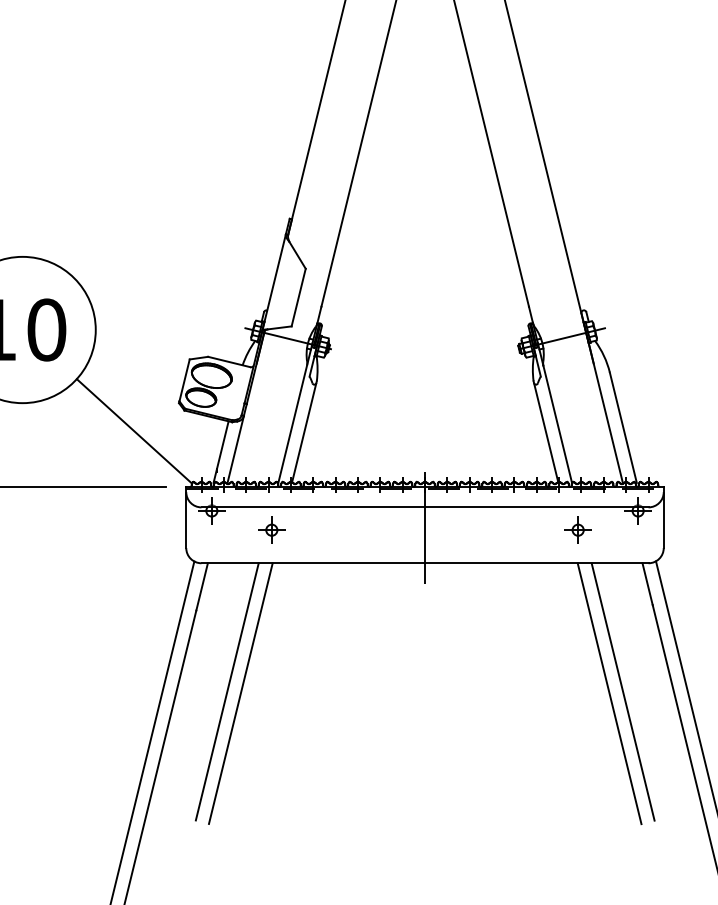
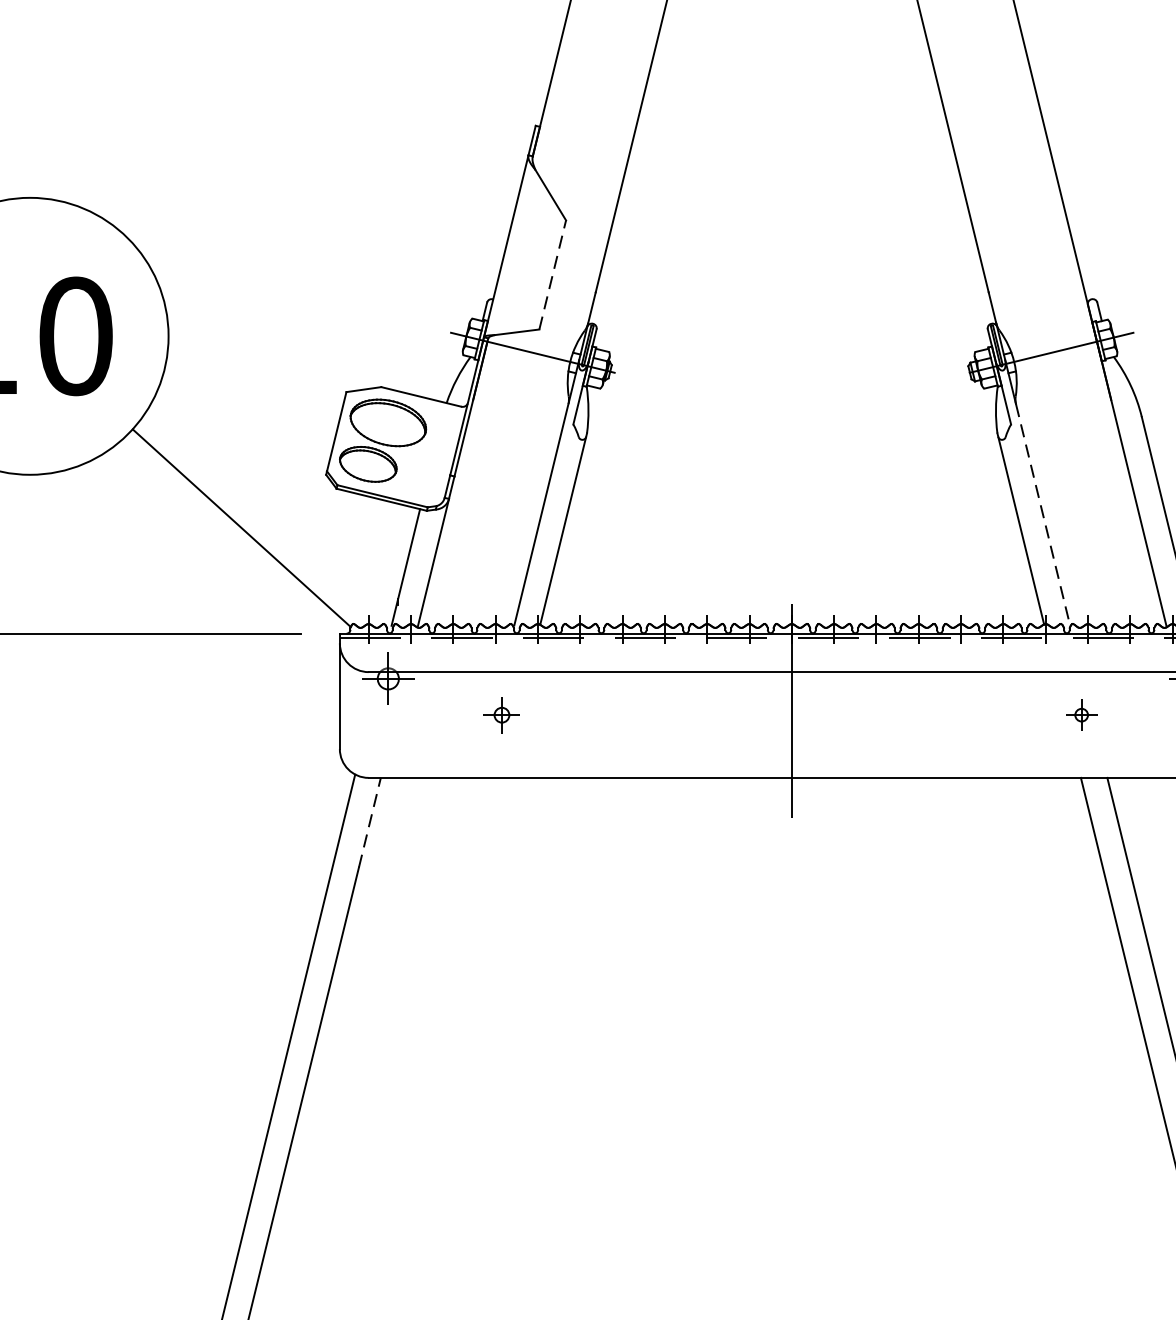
line: (298, 297) -> (552, 274), solid -> dashed
line: (557, 425) -> (1042, 517), solid -> dashed
part: (271, 529) -> (501, 713), size x0.7
part: (577, 529) -> (1080, 713), size x0.6
line: (202, 586) -> (370, 821), solid -> dashed
line: (226, 691) -> (416, 1020), removed
line: (240, 693) -> (442, 1024), removed

